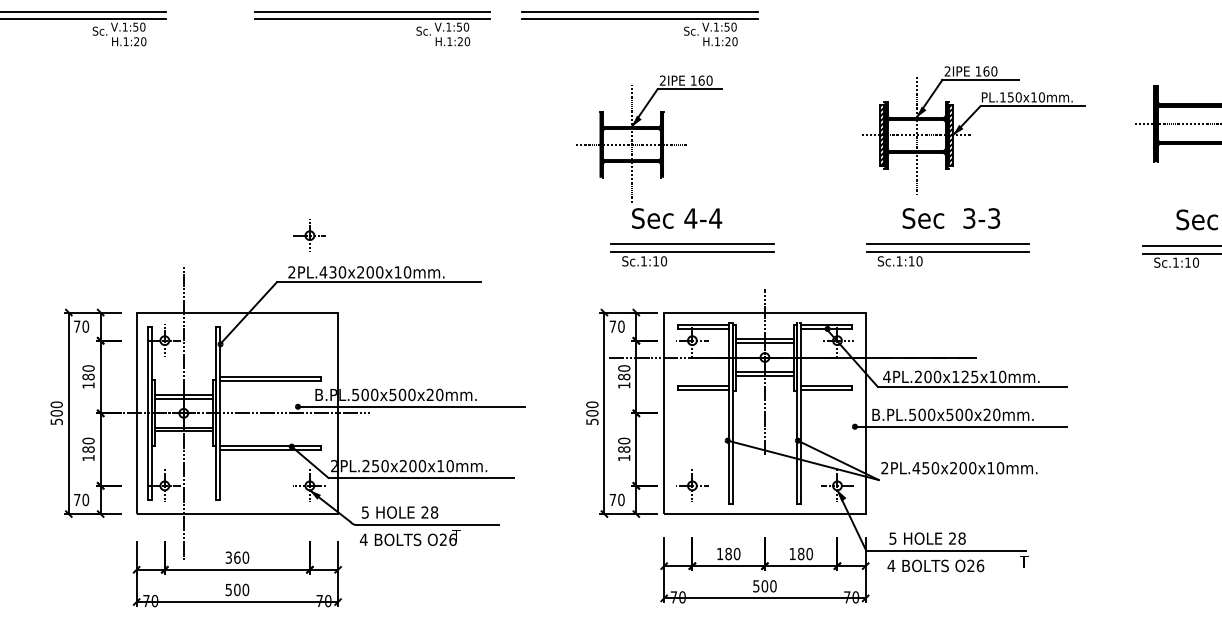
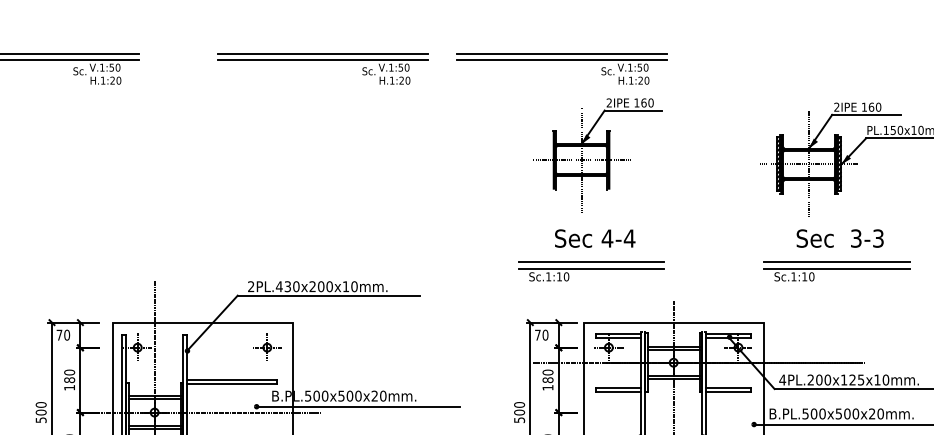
part: (649, 138) -> (597, 154), moved
part: (309, 235) -> (266, 347), moved
part: (692, 254) -> (592, 270), moved

